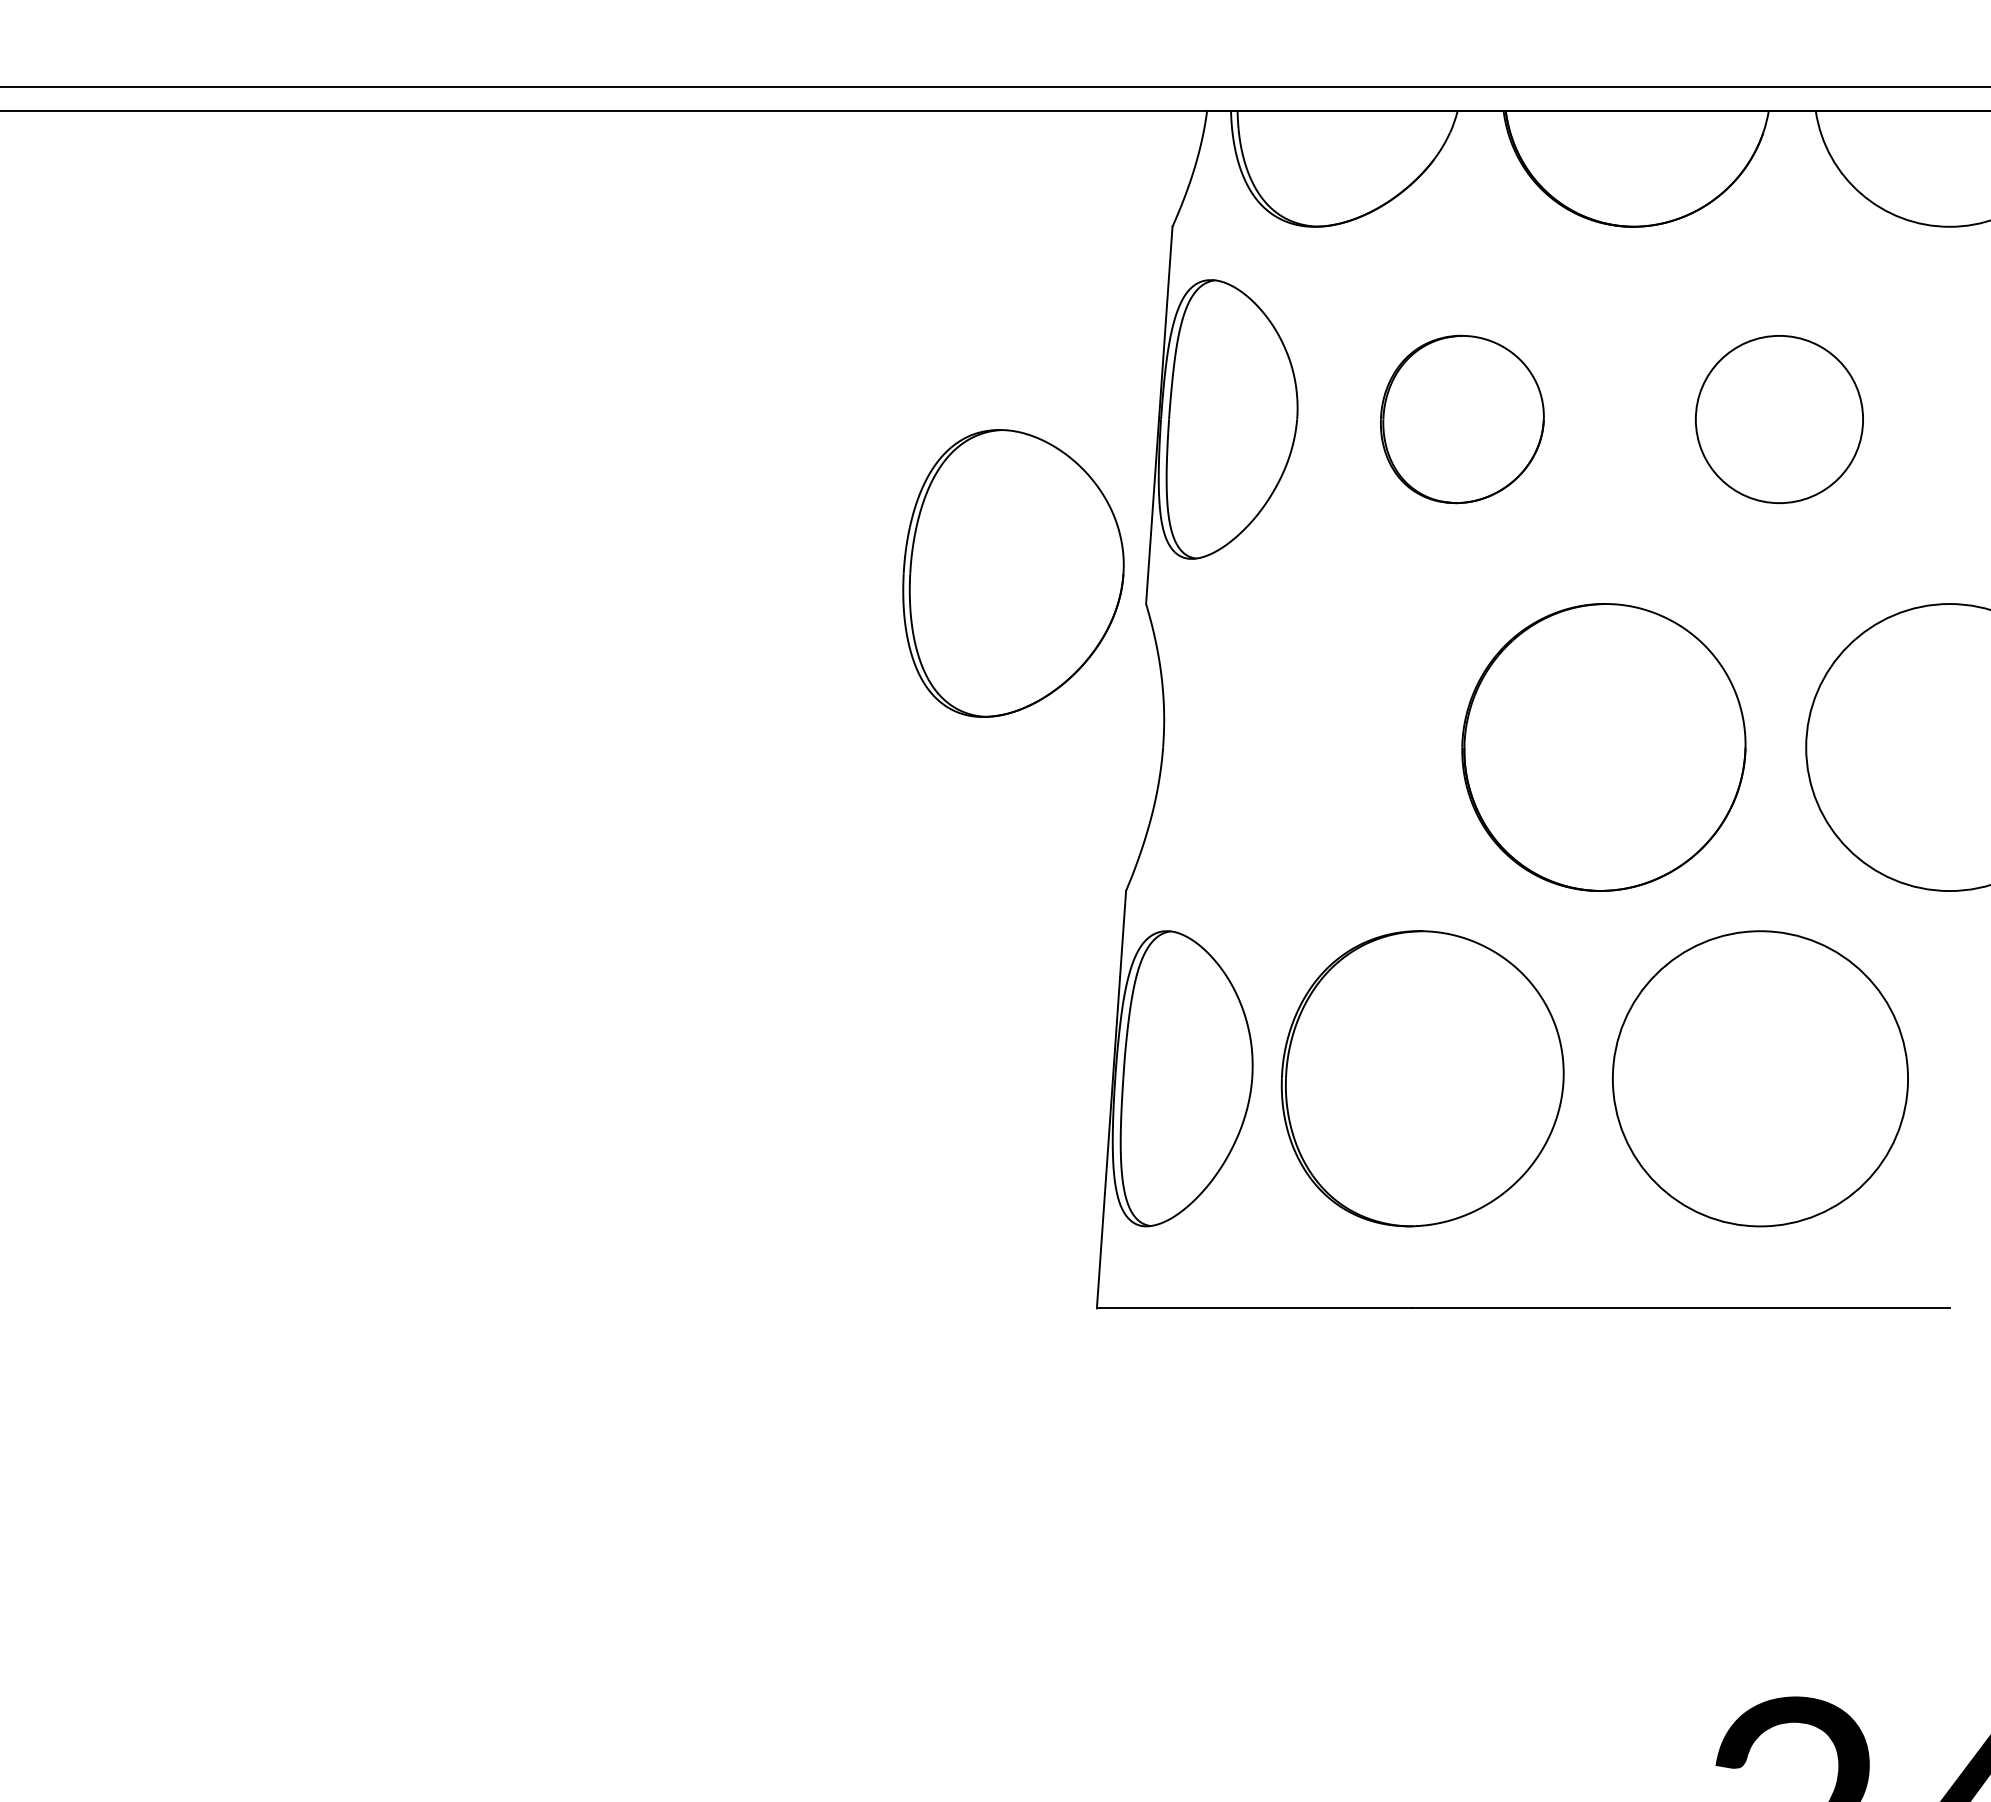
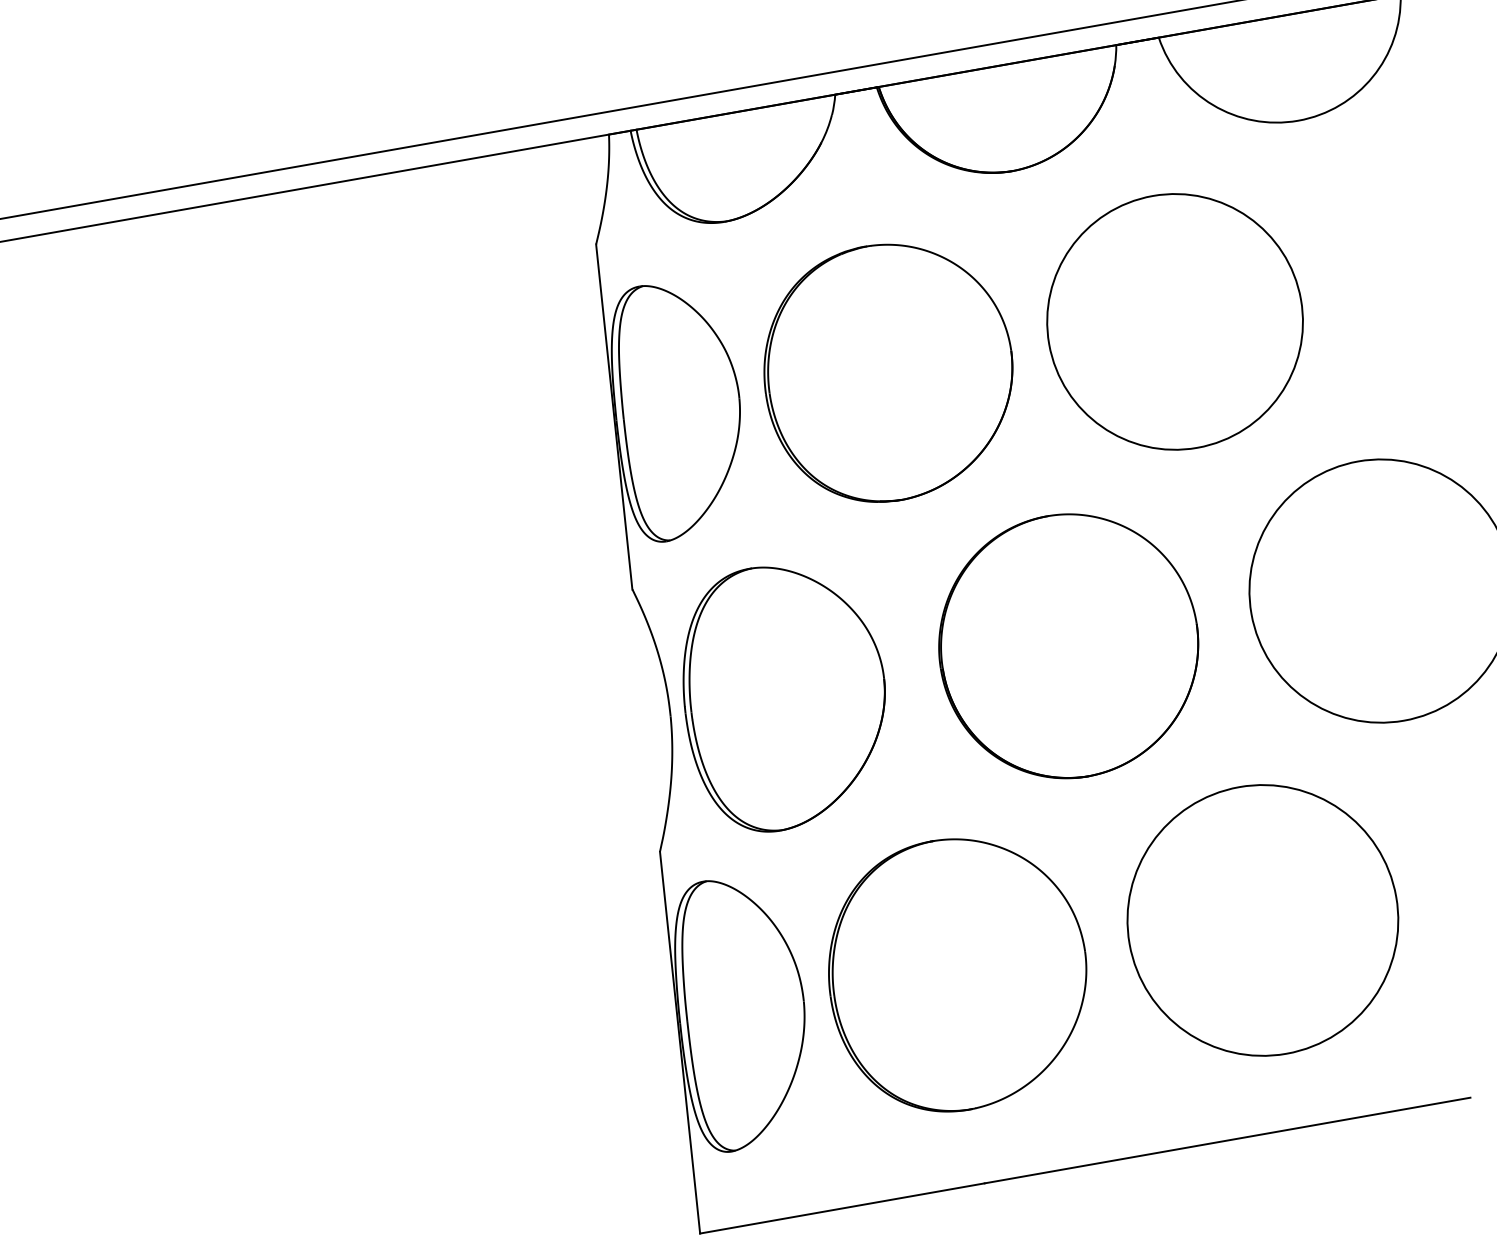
part: (1462, 419) -> (888, 372), size x1.67
circle: (1779, 419) -> (1175, 321), size x1.67
part: (1013, 573) -> (784, 696), moved

